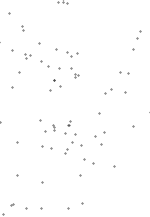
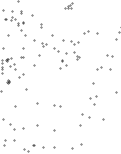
part: (95, 38) -> (90, 32), added
part: (60, 137) -> (66, 99), removed

